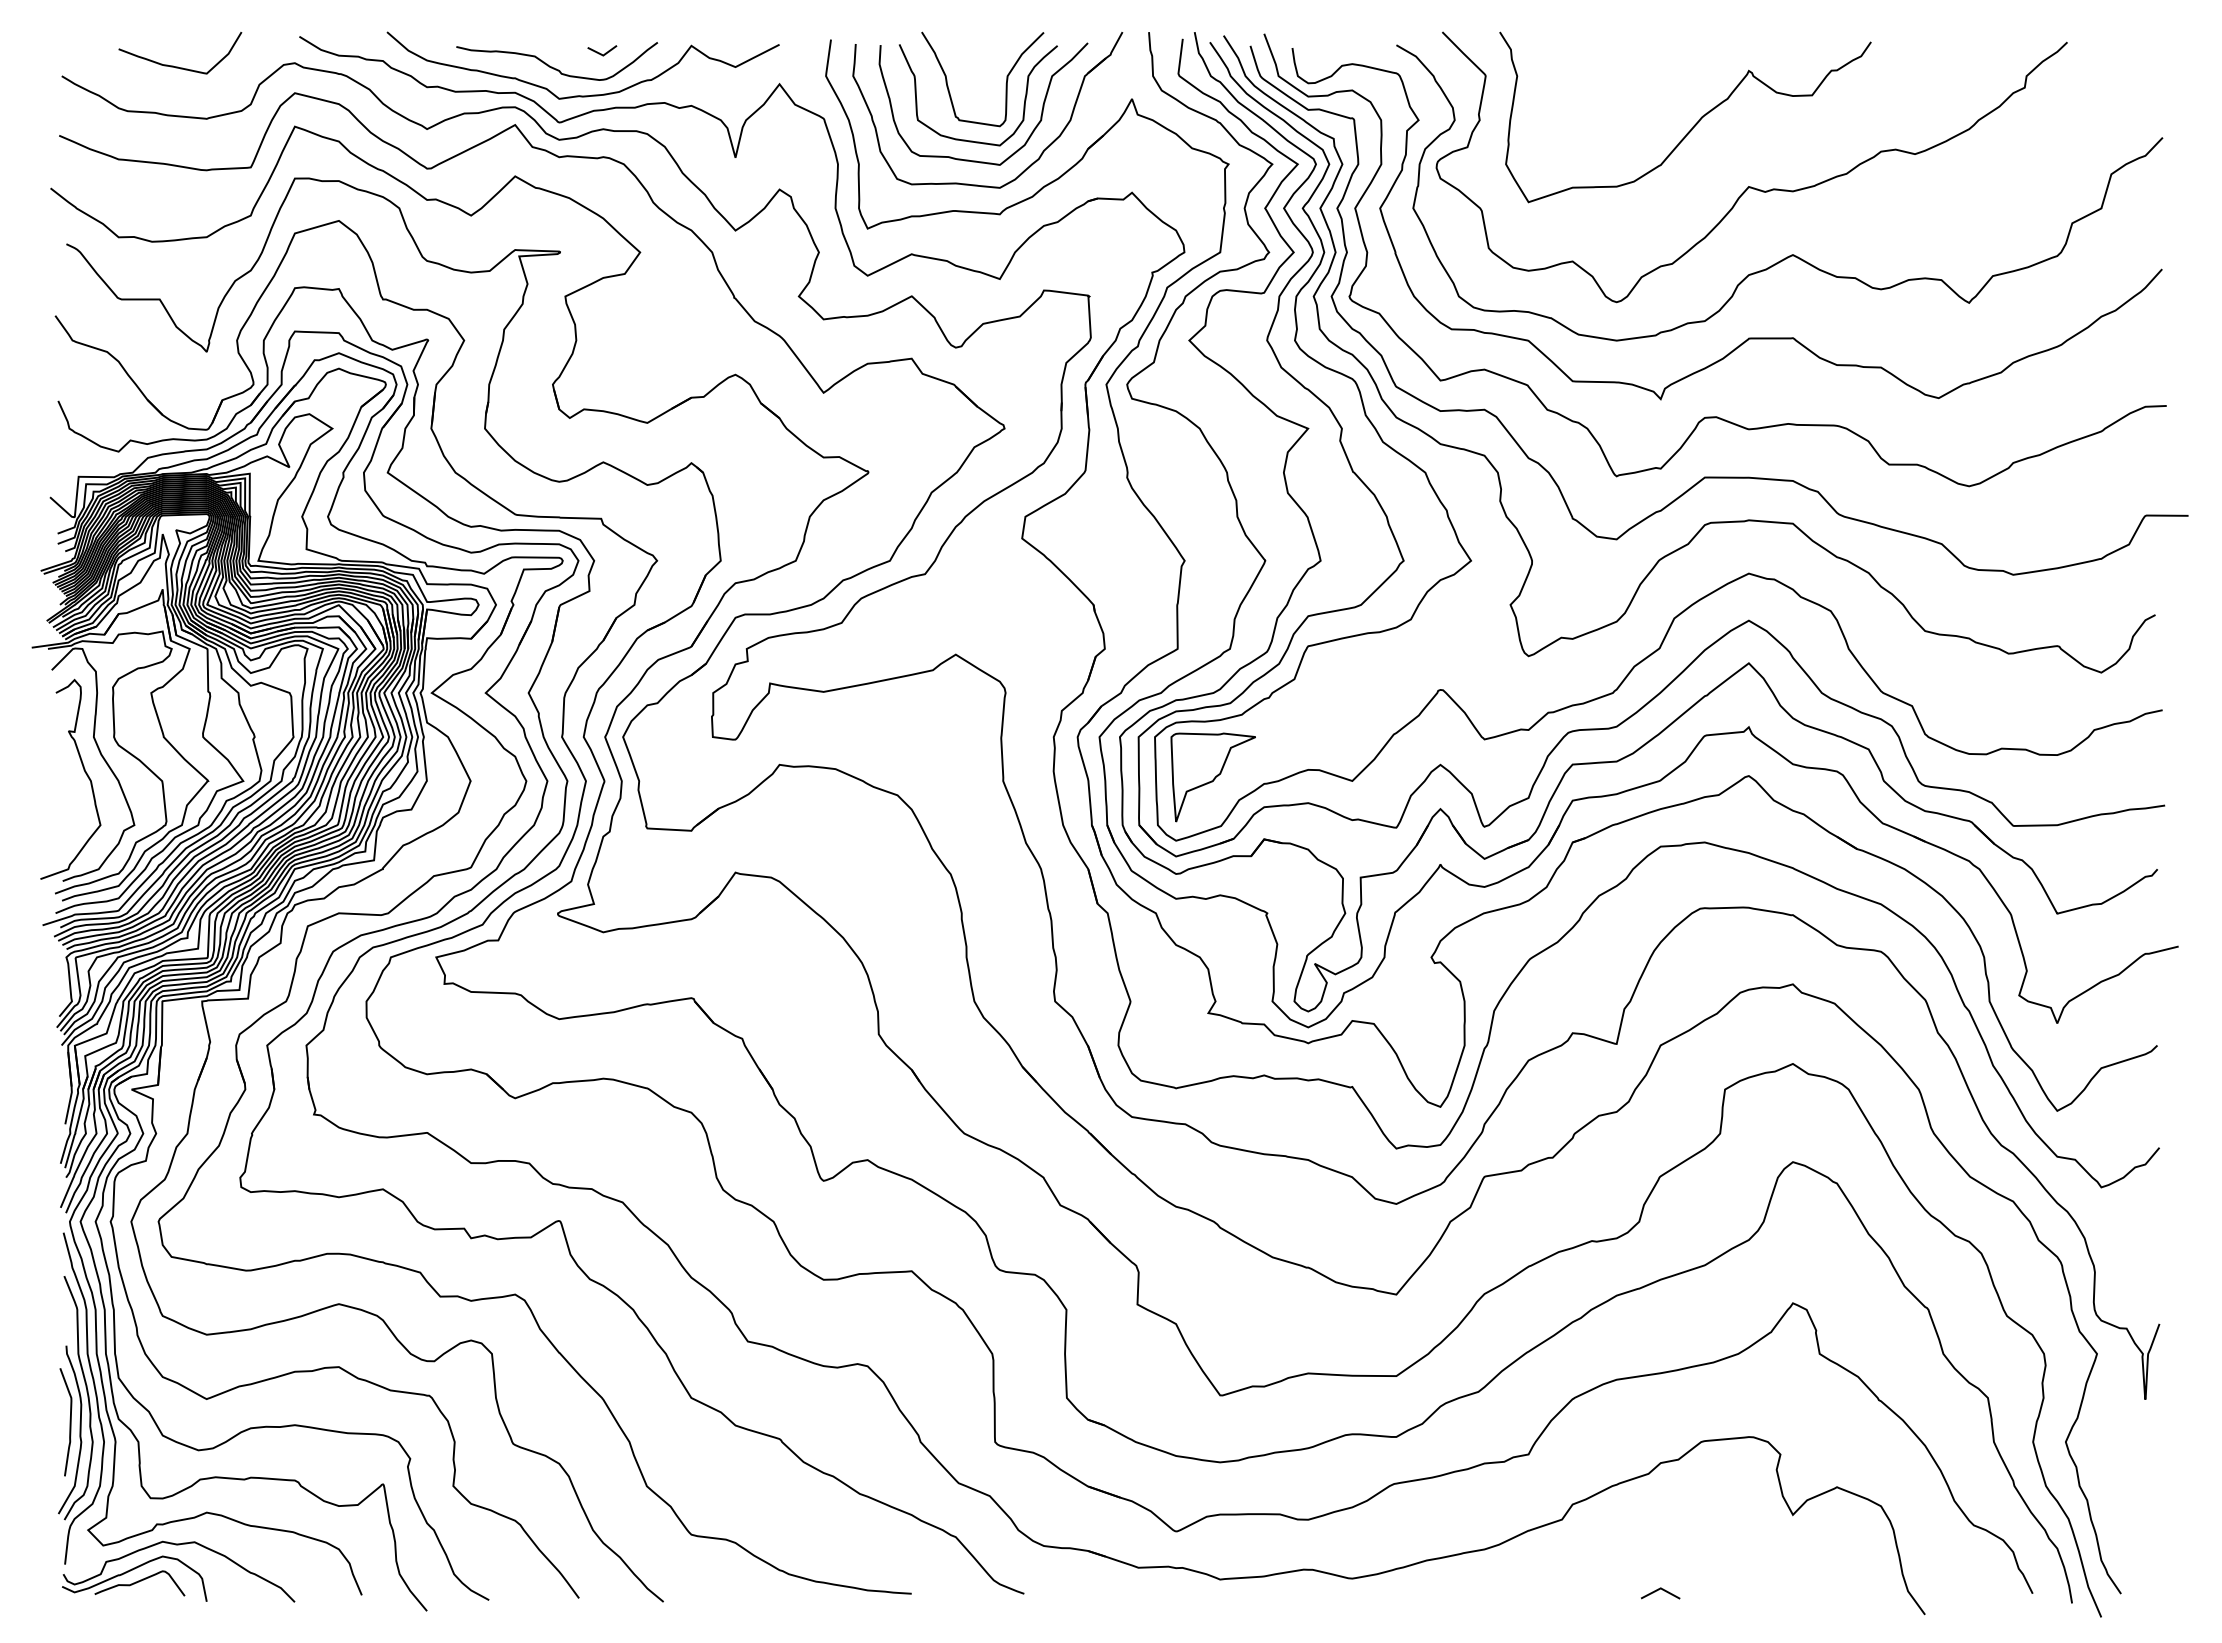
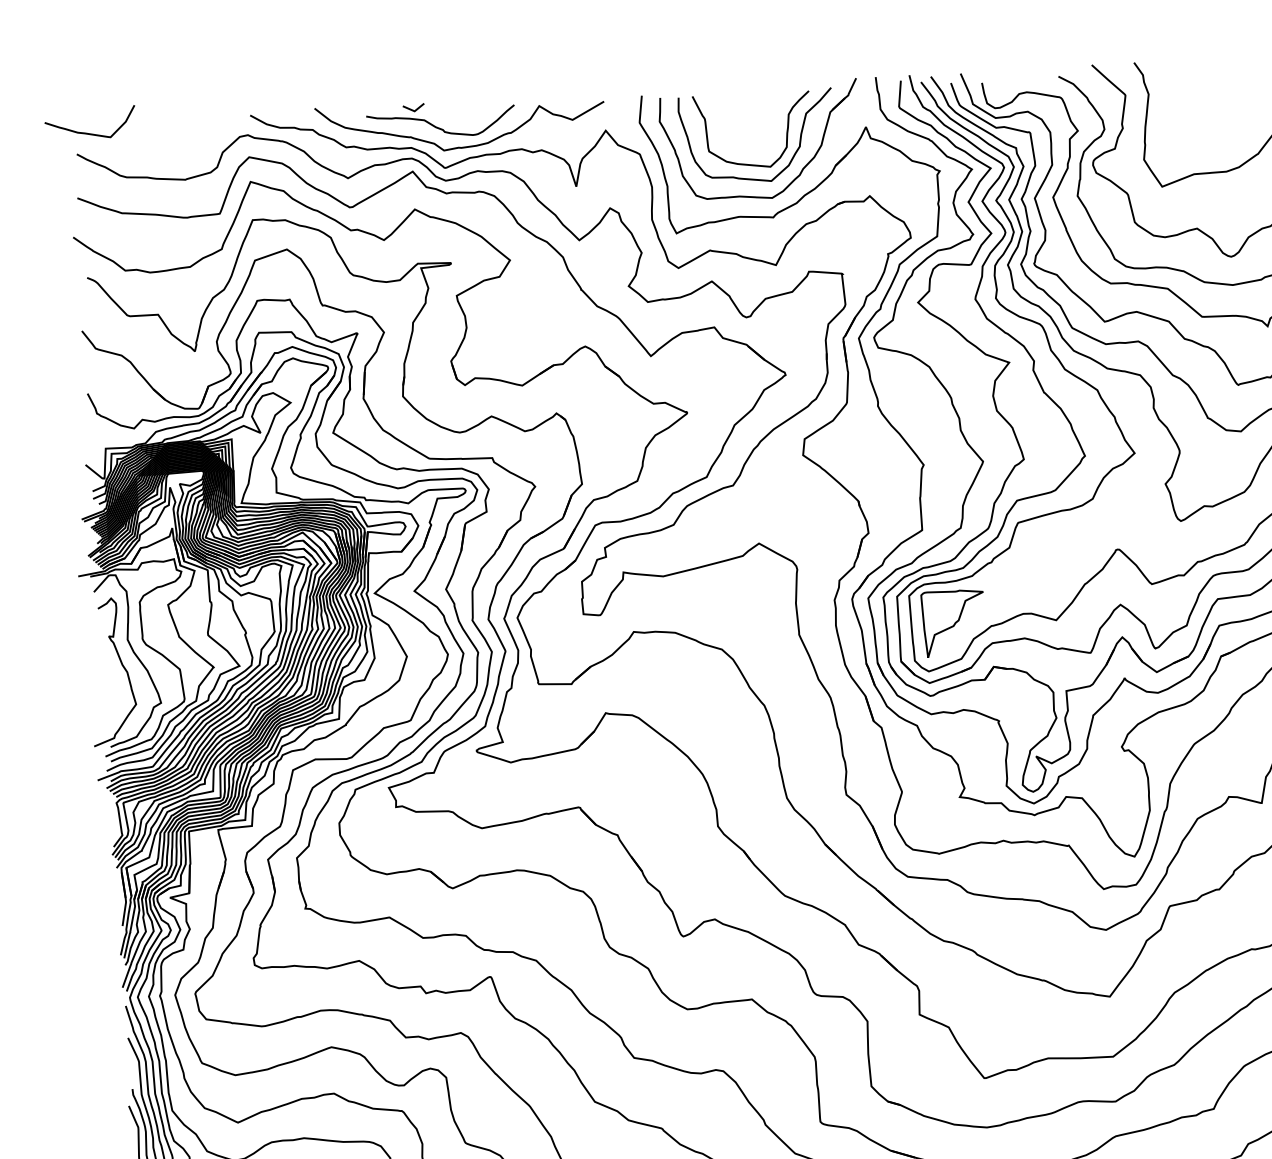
line: (601, 53) -> (413, 109), moved
curve: (178, 66) -> (89, 133), moved
curve: (1005, 83) -> (772, 120), removed

